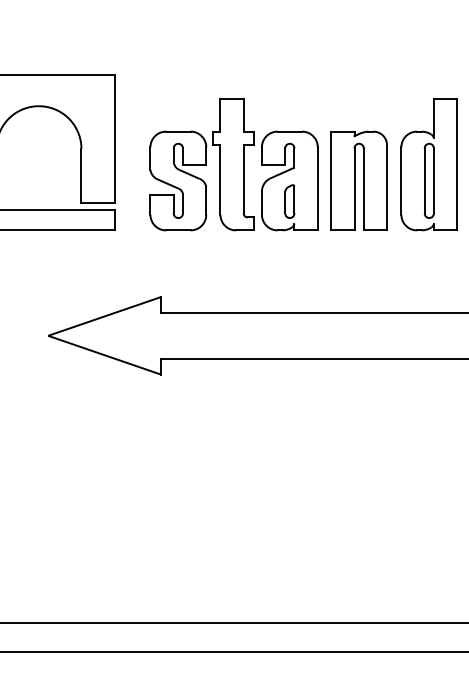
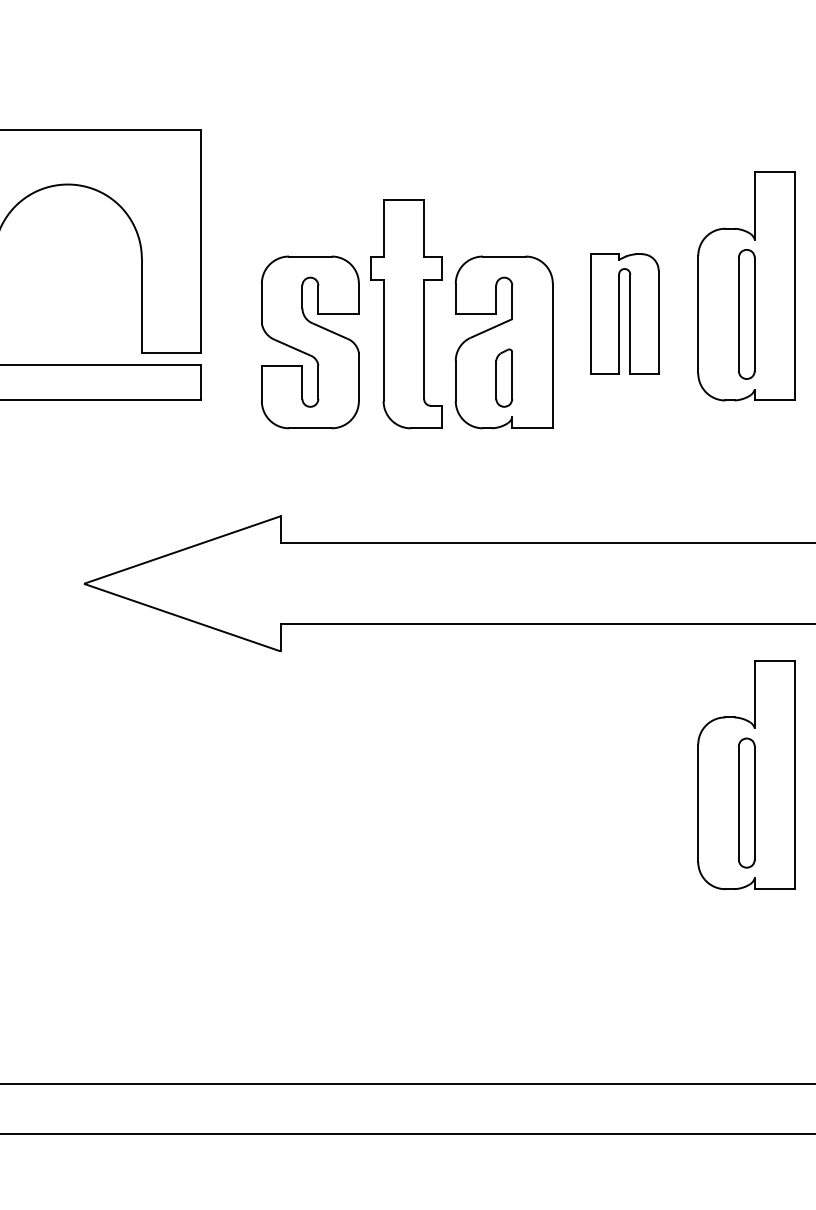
part: (233, 164) -> (406, 313), moved
part: (358, 180) -> (623, 313), size x0.7
part: (428, 445) -> (745, 774), added

